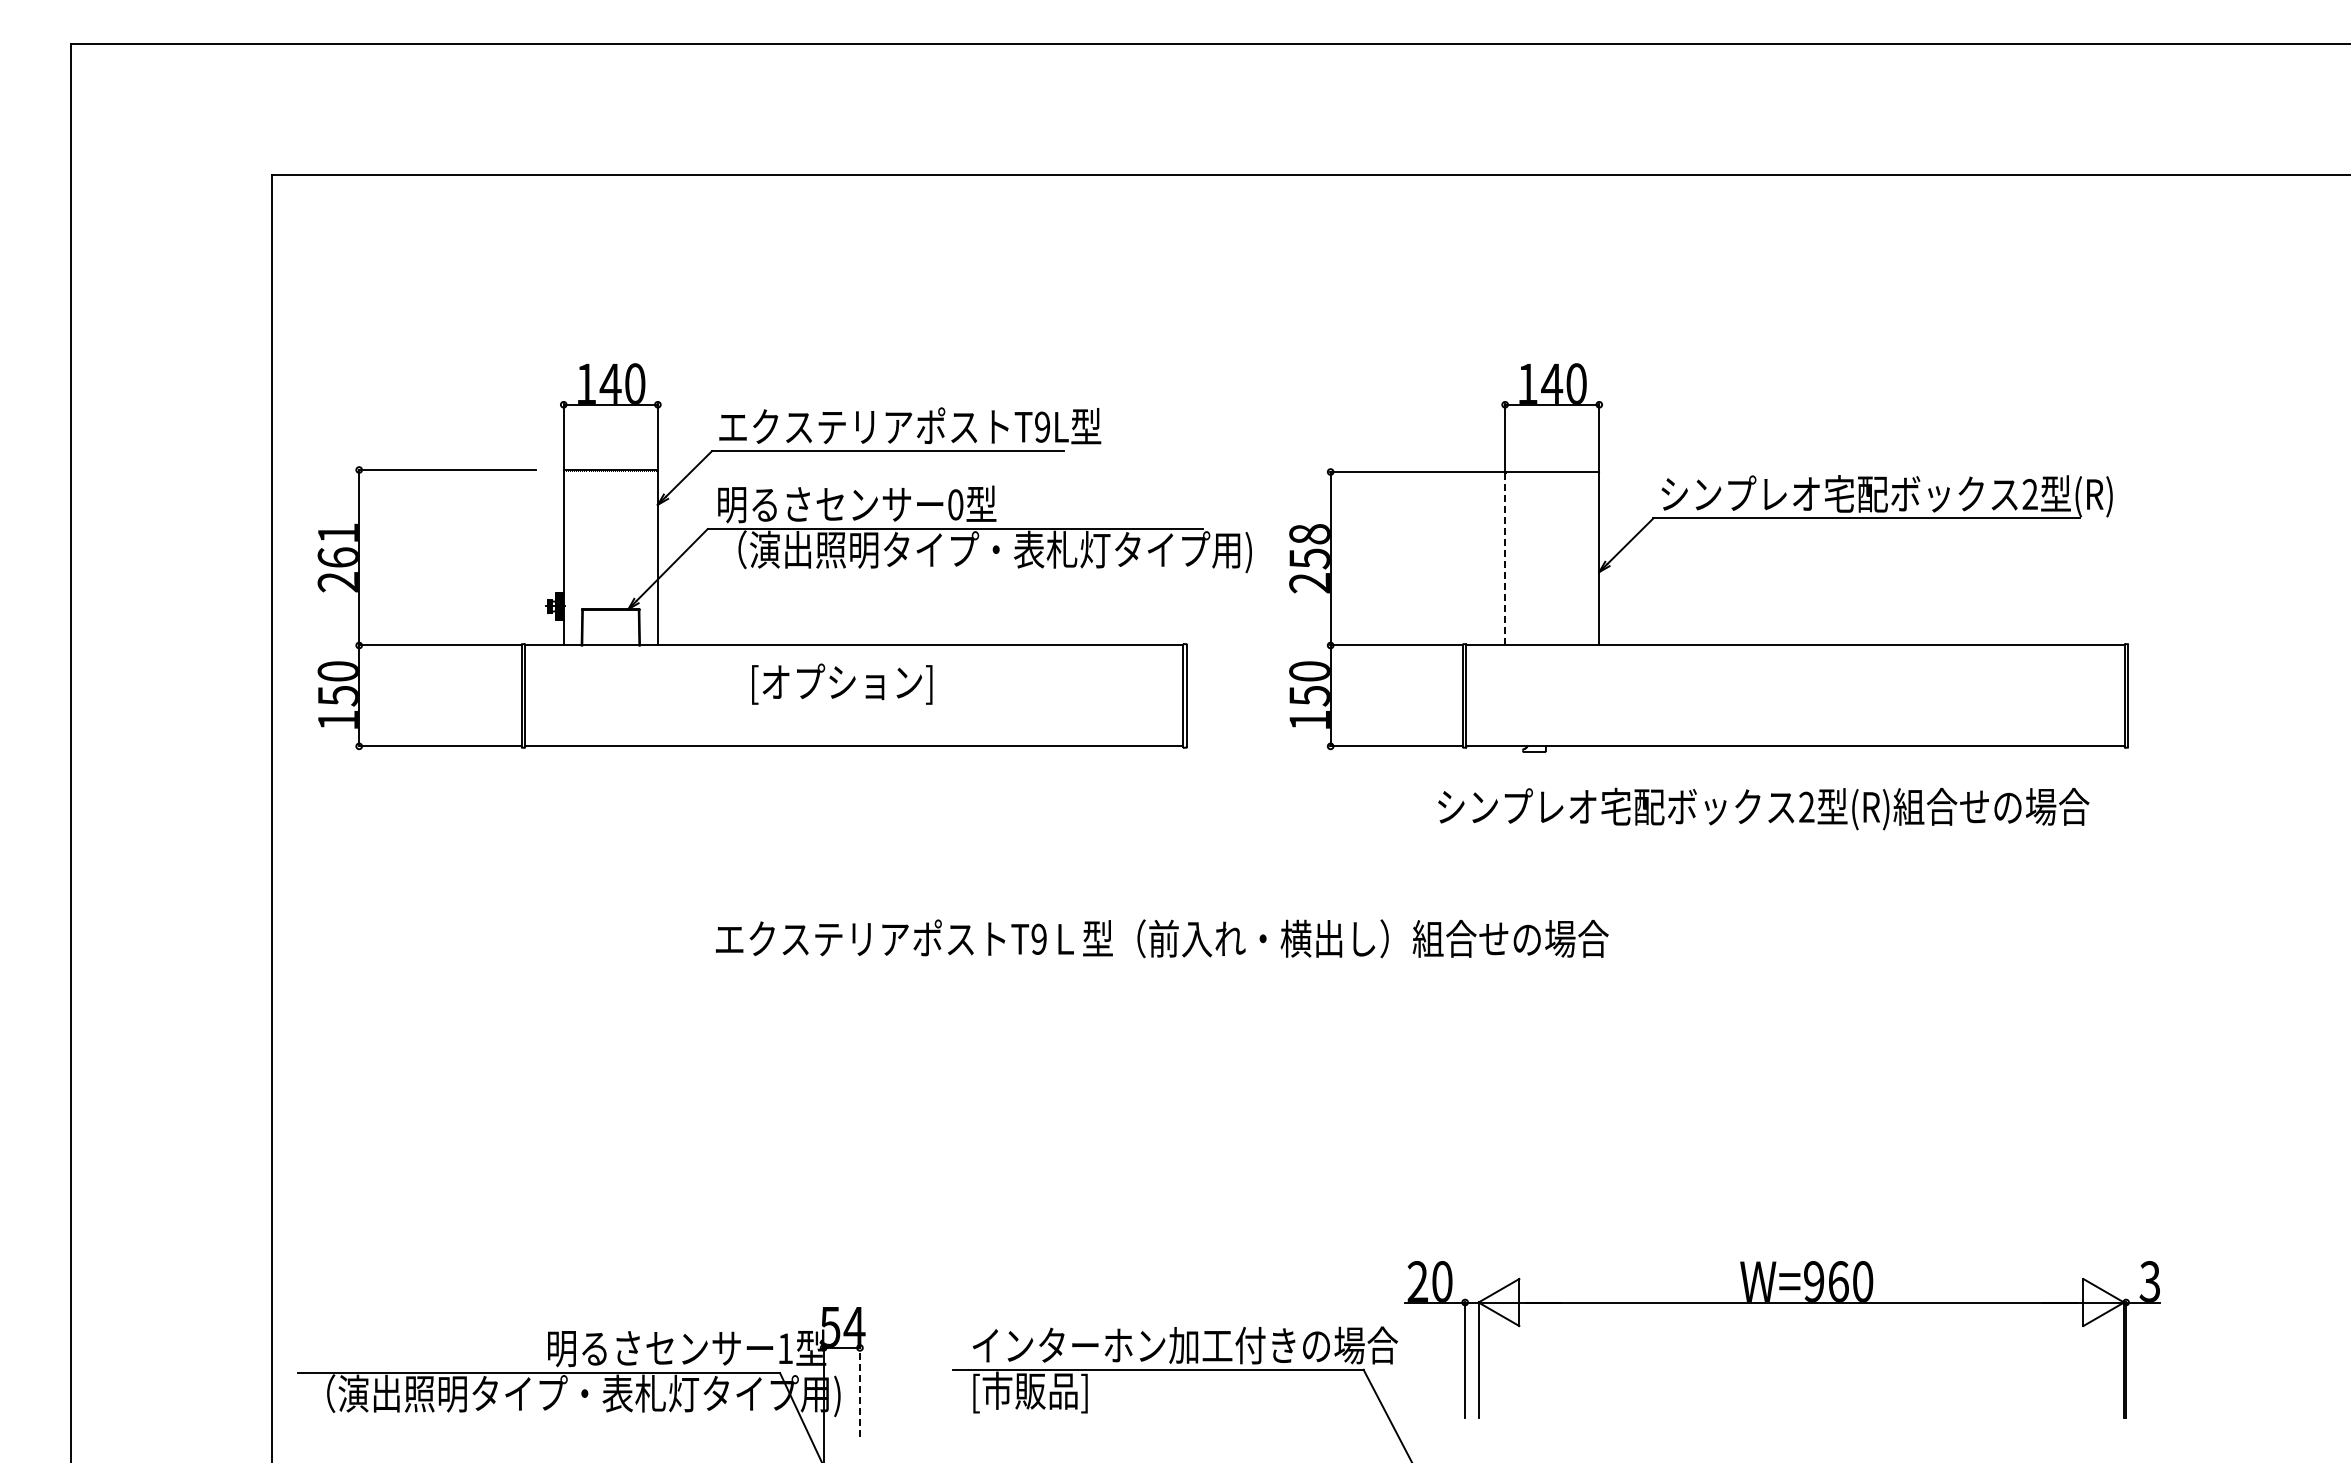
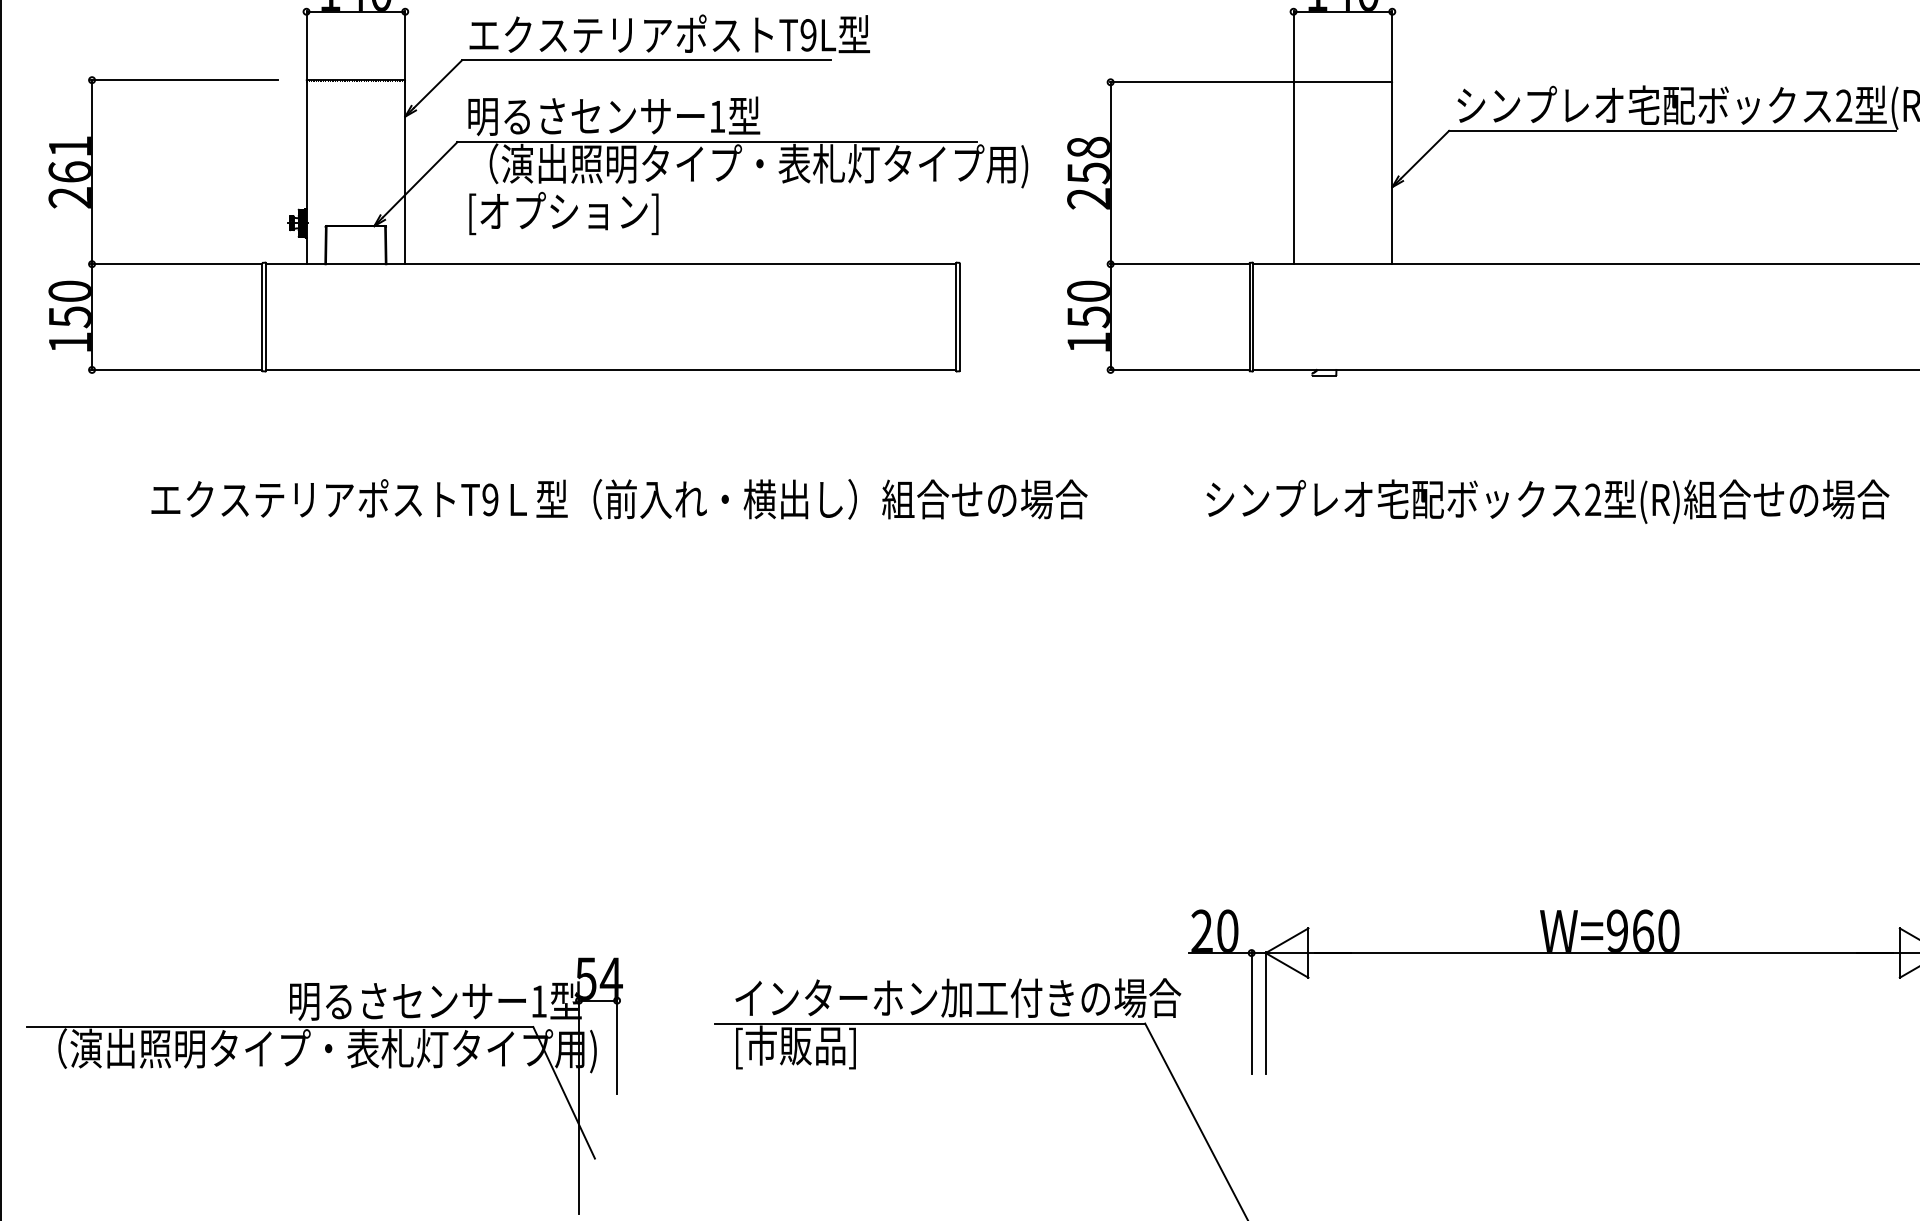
text: (955, 504) -> (717, 116), 0 -> 1
line: (1505, 558) -> (1293, 172), dashed -> solid
text: (842, 683) -> (564, 212), moved
text: (1763, 808) -> (1547, 501), moved
text: (1162, 938) -> (619, 499), moved
line: (859, 1392) -> (616, 1047), dashed -> solid

